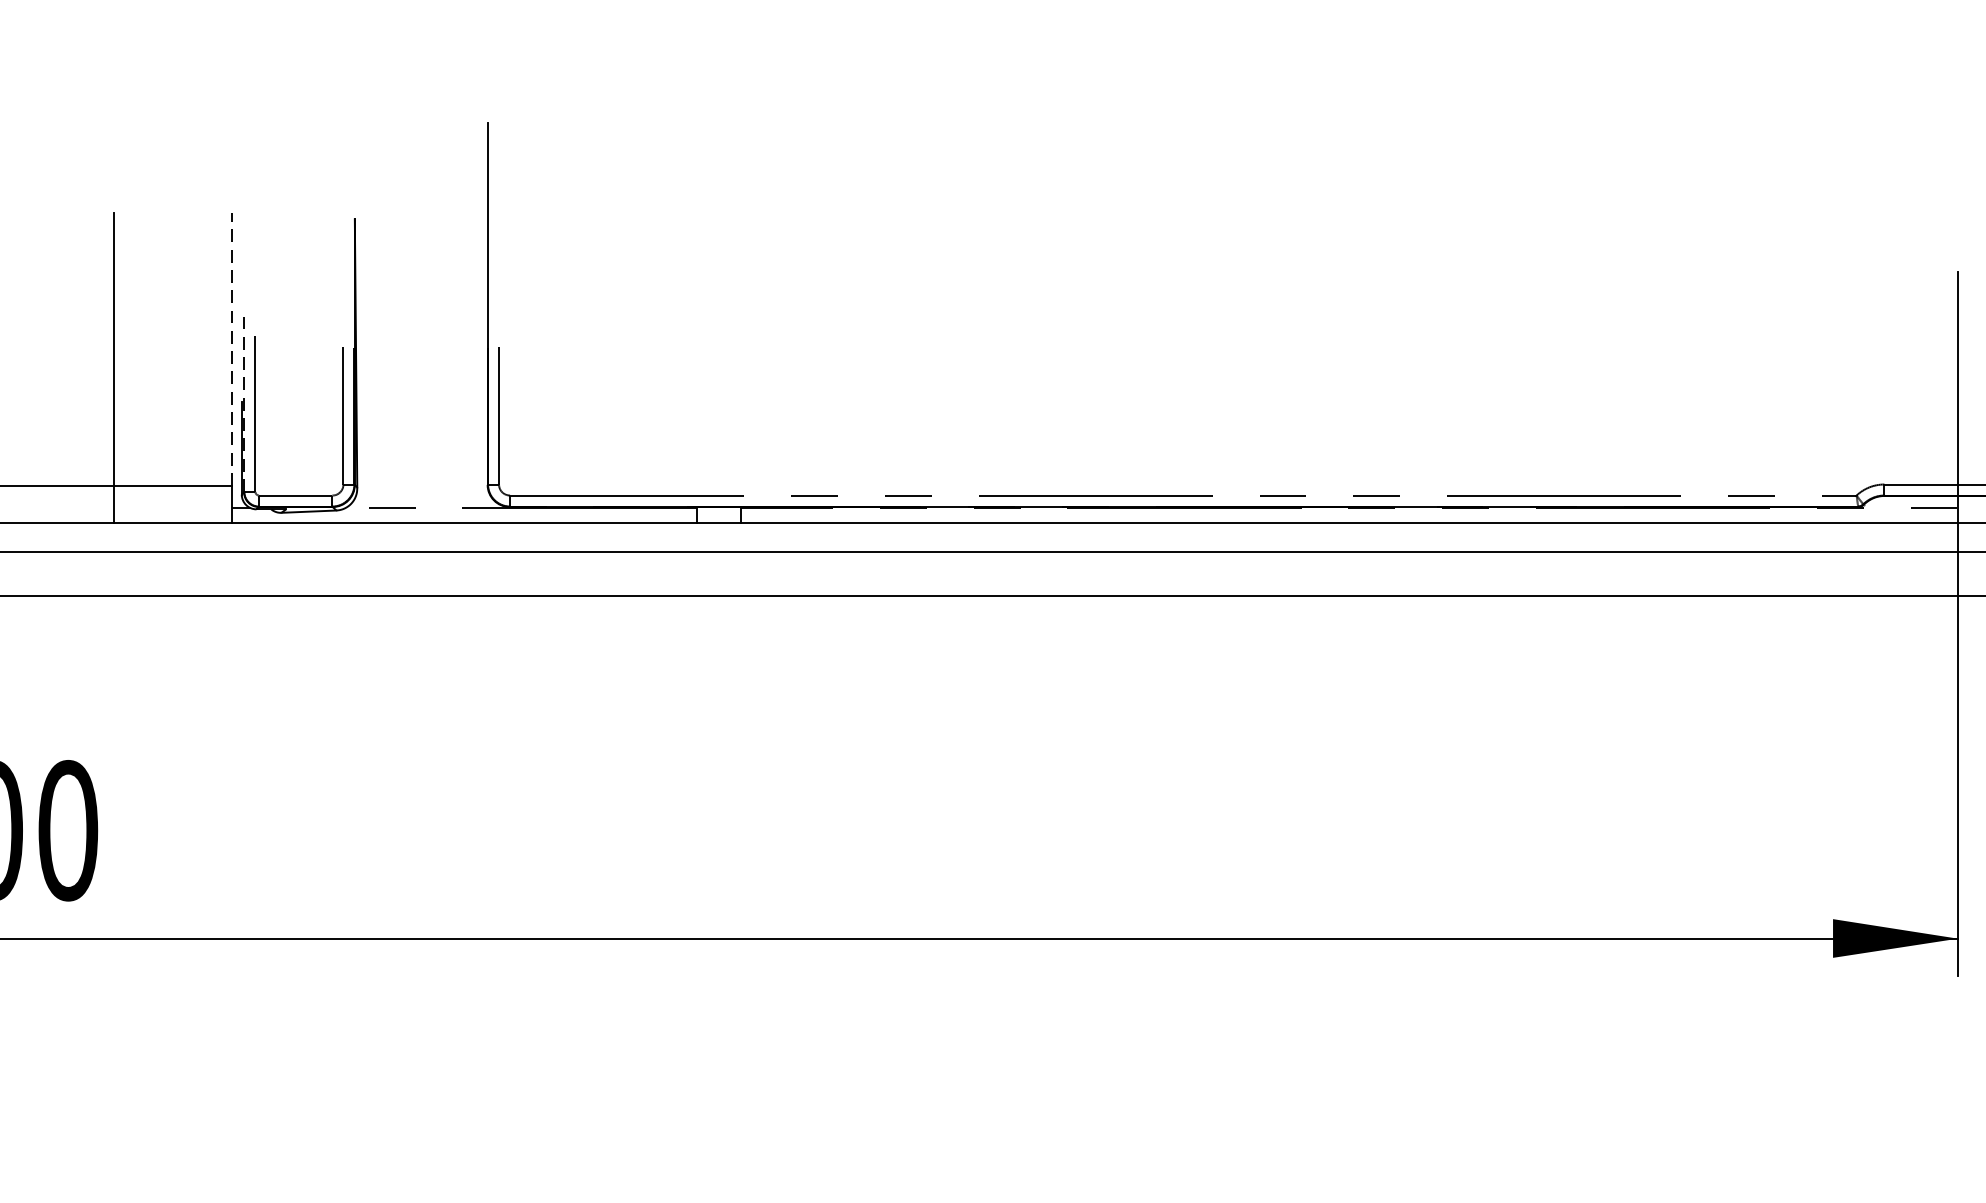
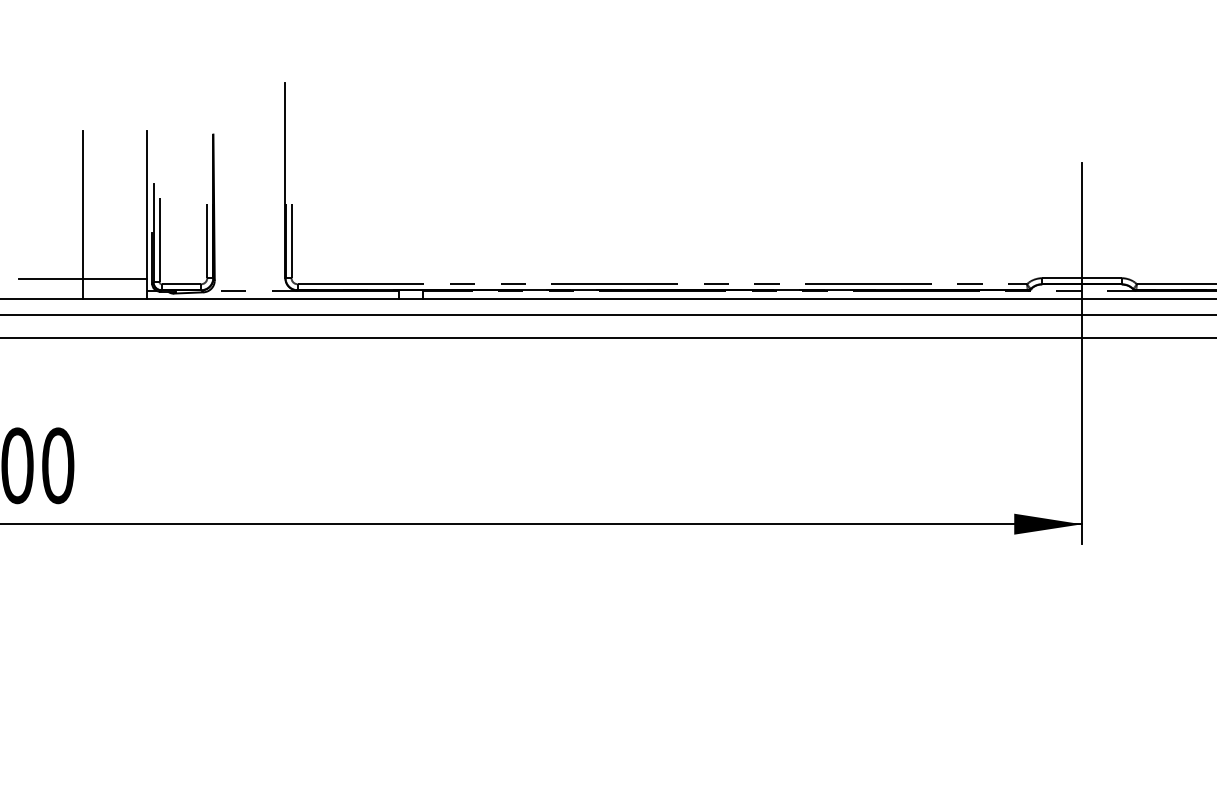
line: (231, 350) -> (146, 205), dashed -> solid
line: (244, 401) -> (153, 233), dashed -> solid

